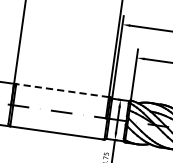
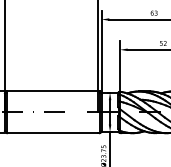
line: (62, 90) -> (52, 91), dashed -> solid

